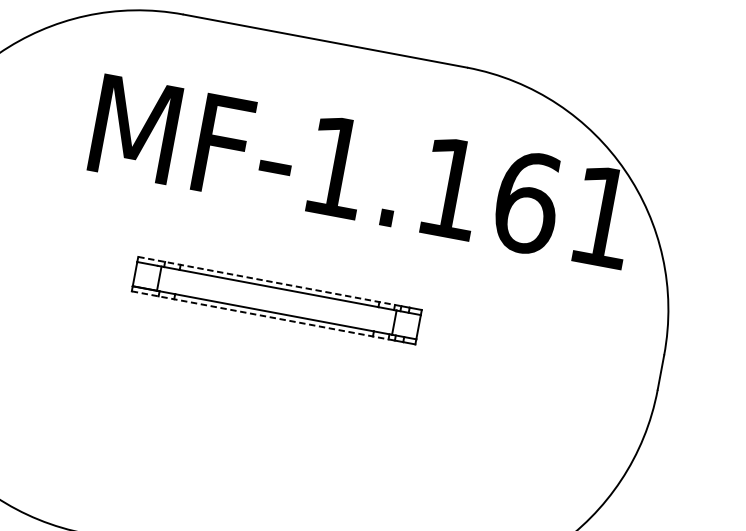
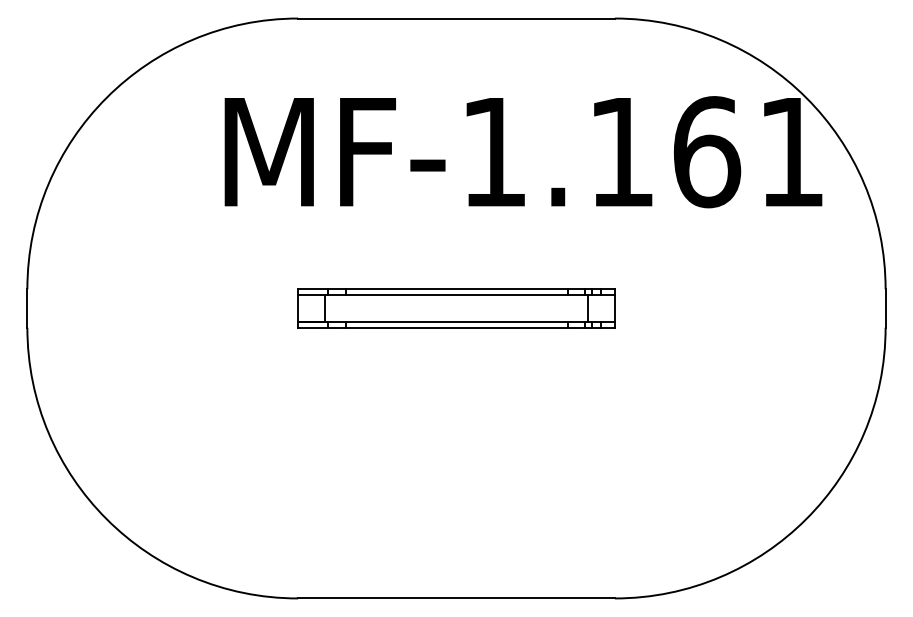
line: (270, 281) -> (445, 289), dashed -> solid
line: (263, 315) -> (445, 327), dashed -> solid

